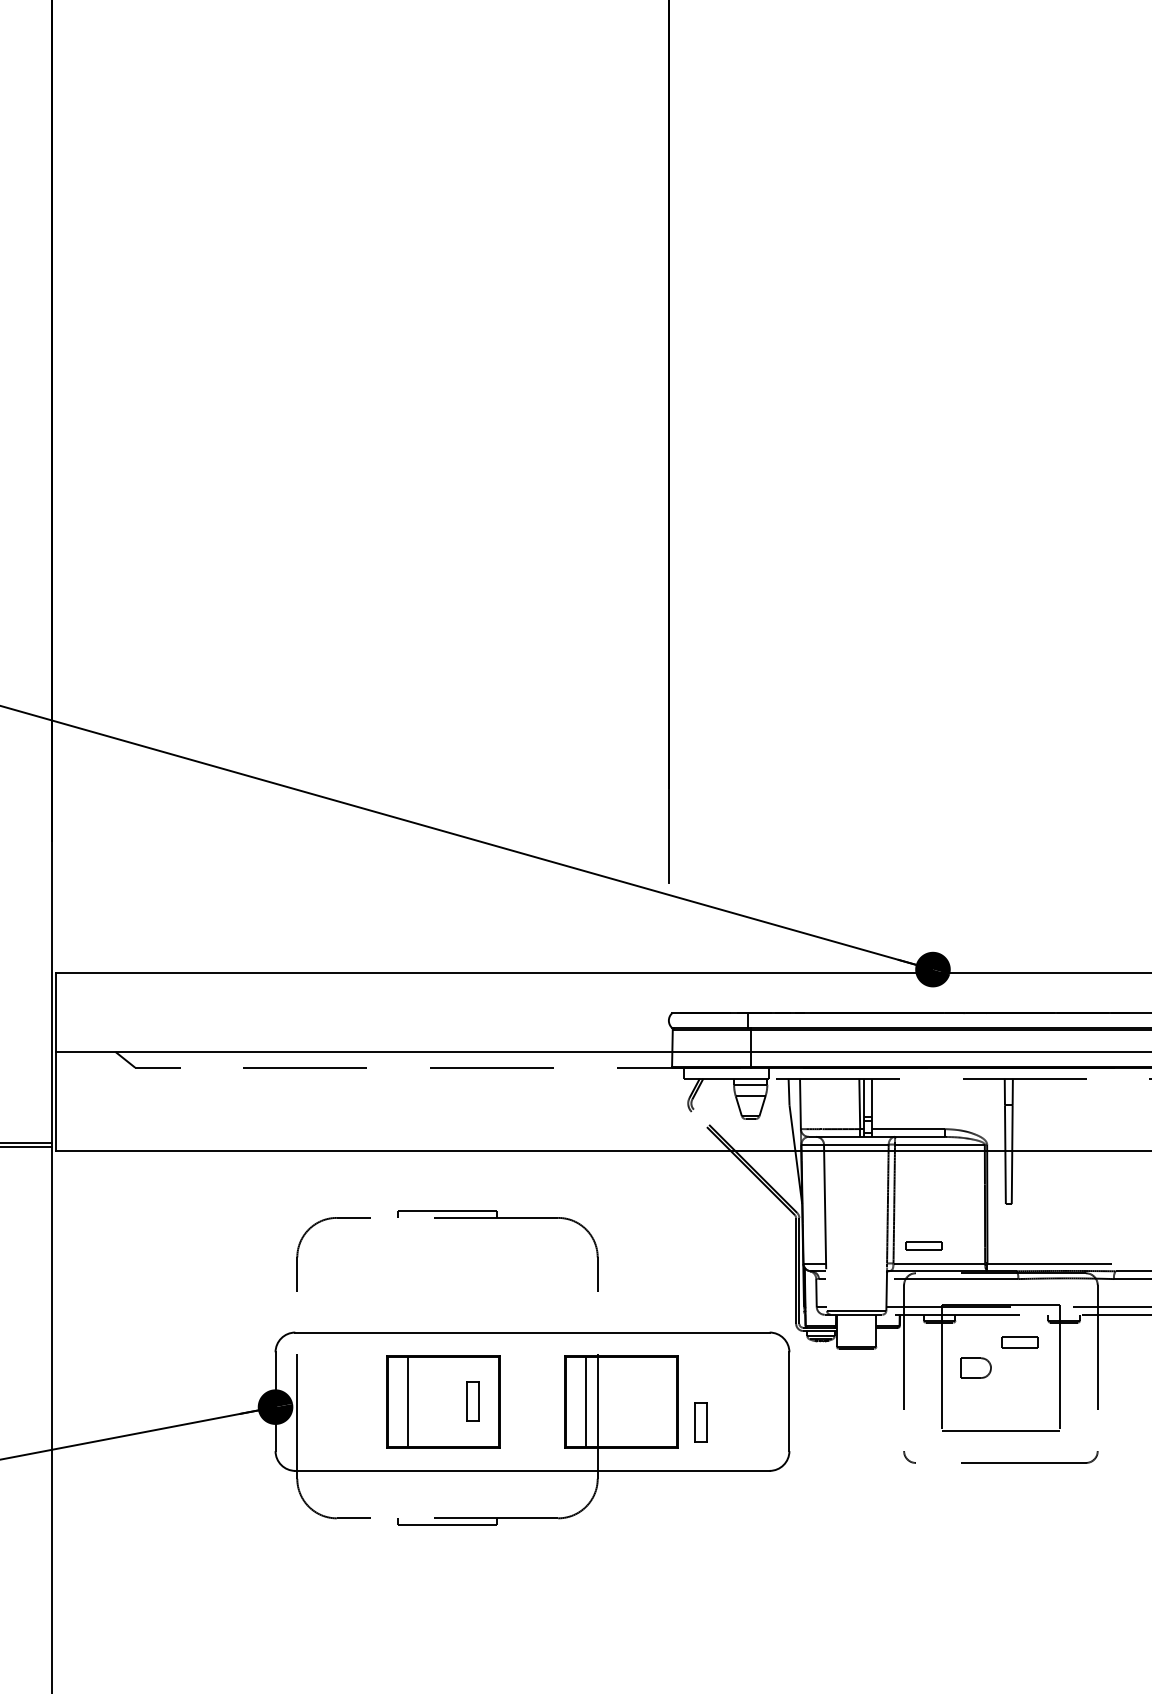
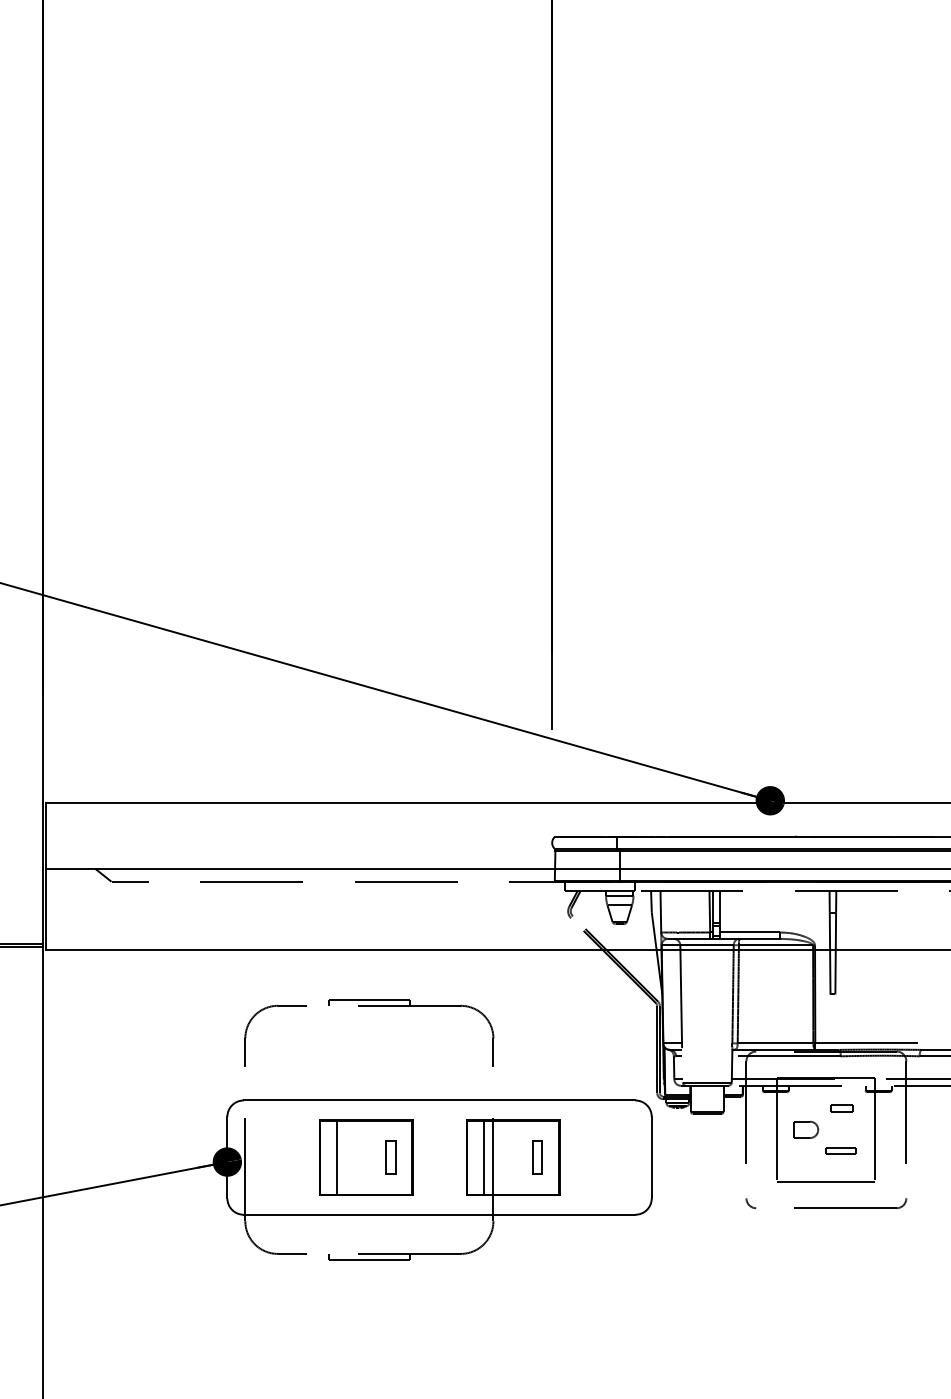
part: (923, 1245) -> (840, 1150), moved
part: (1019, 1342) -> (841, 1108), size x0.71
part: (700, 1422) -> (537, 1157), moved

